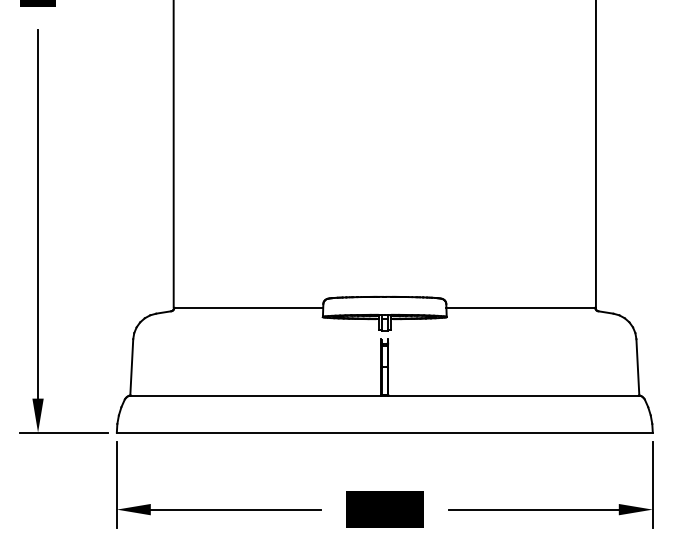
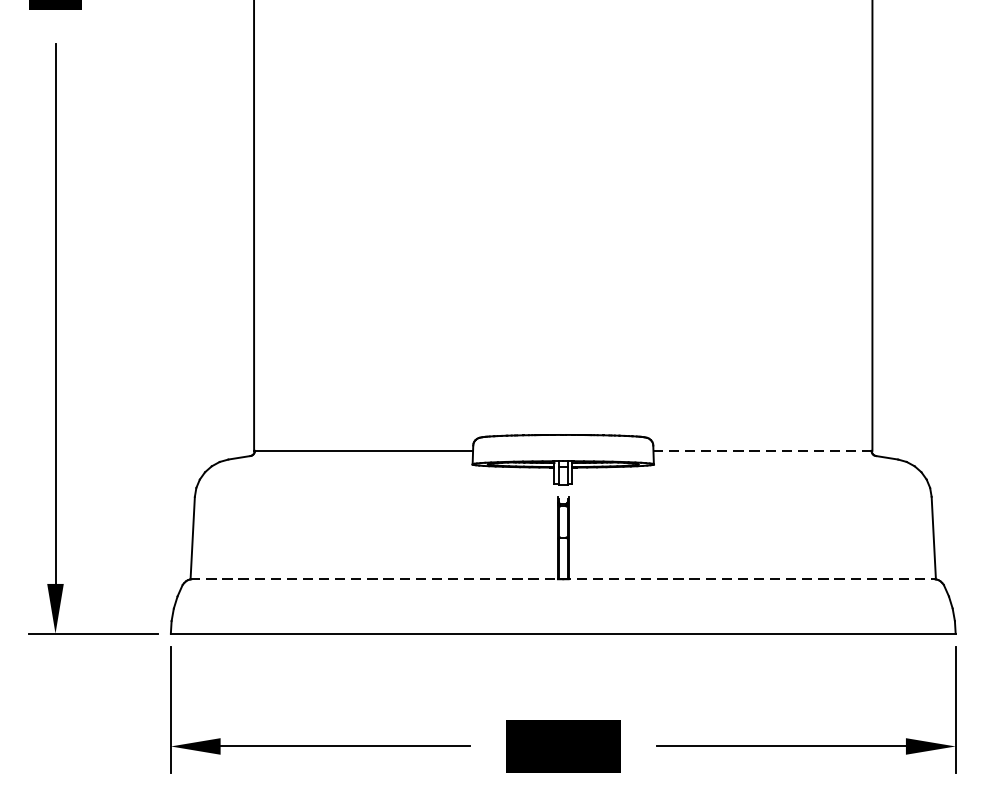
line: (521, 307) -> (763, 450), solid -> dashed
line: (384, 395) -> (562, 579), solid -> dashed

